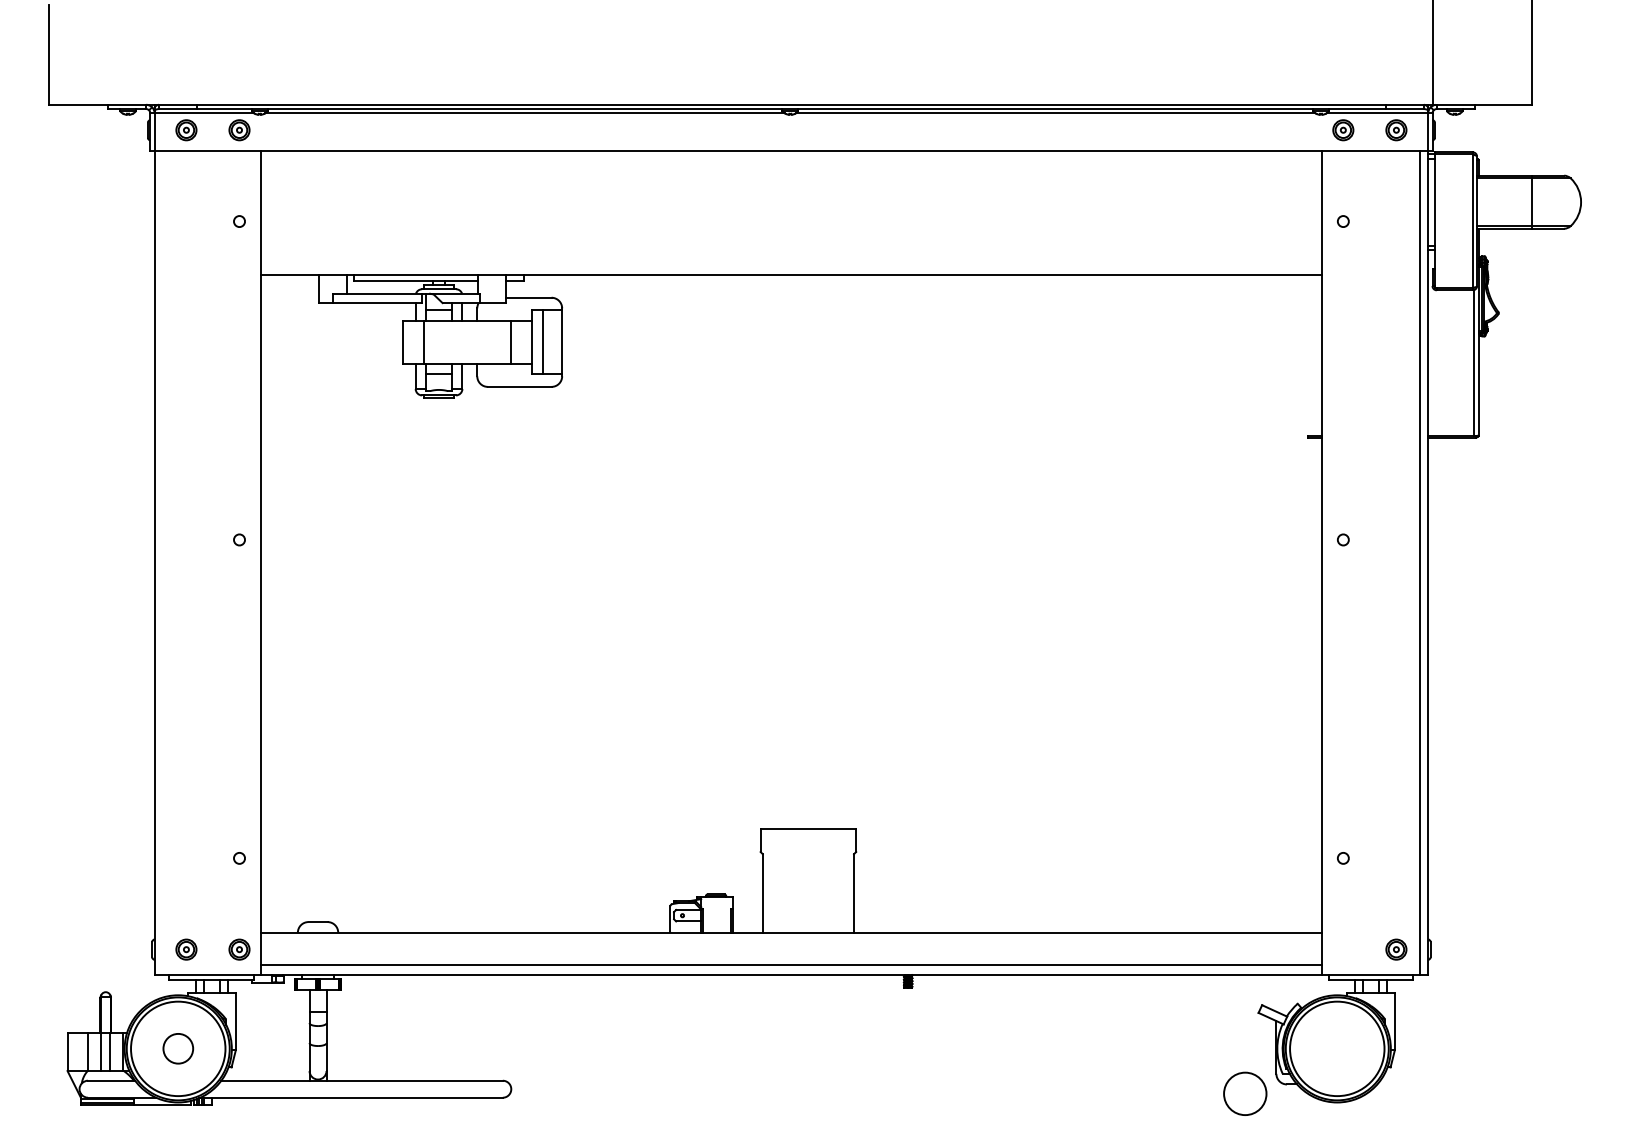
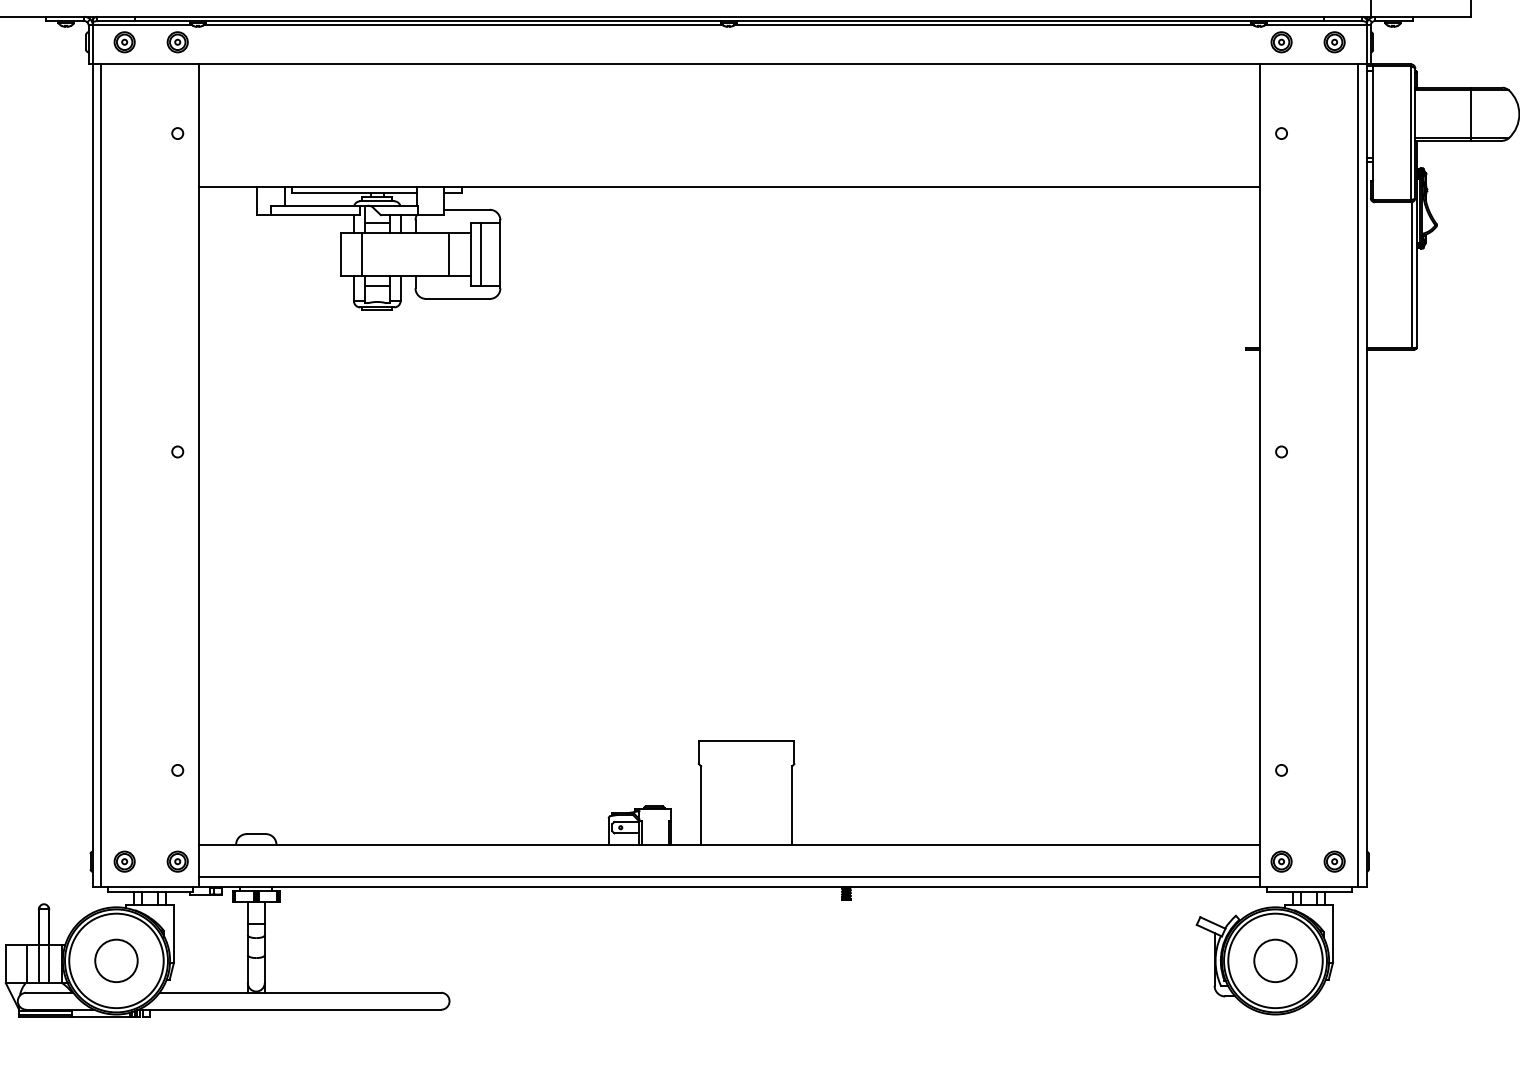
line: (163, 563) -> (101, 475), added
part: (1343, 949) -> (1281, 861), added
circle: (178, 1048) -> (116, 960), size x1.43
circle: (1245, 1093) -> (1275, 960), moved

